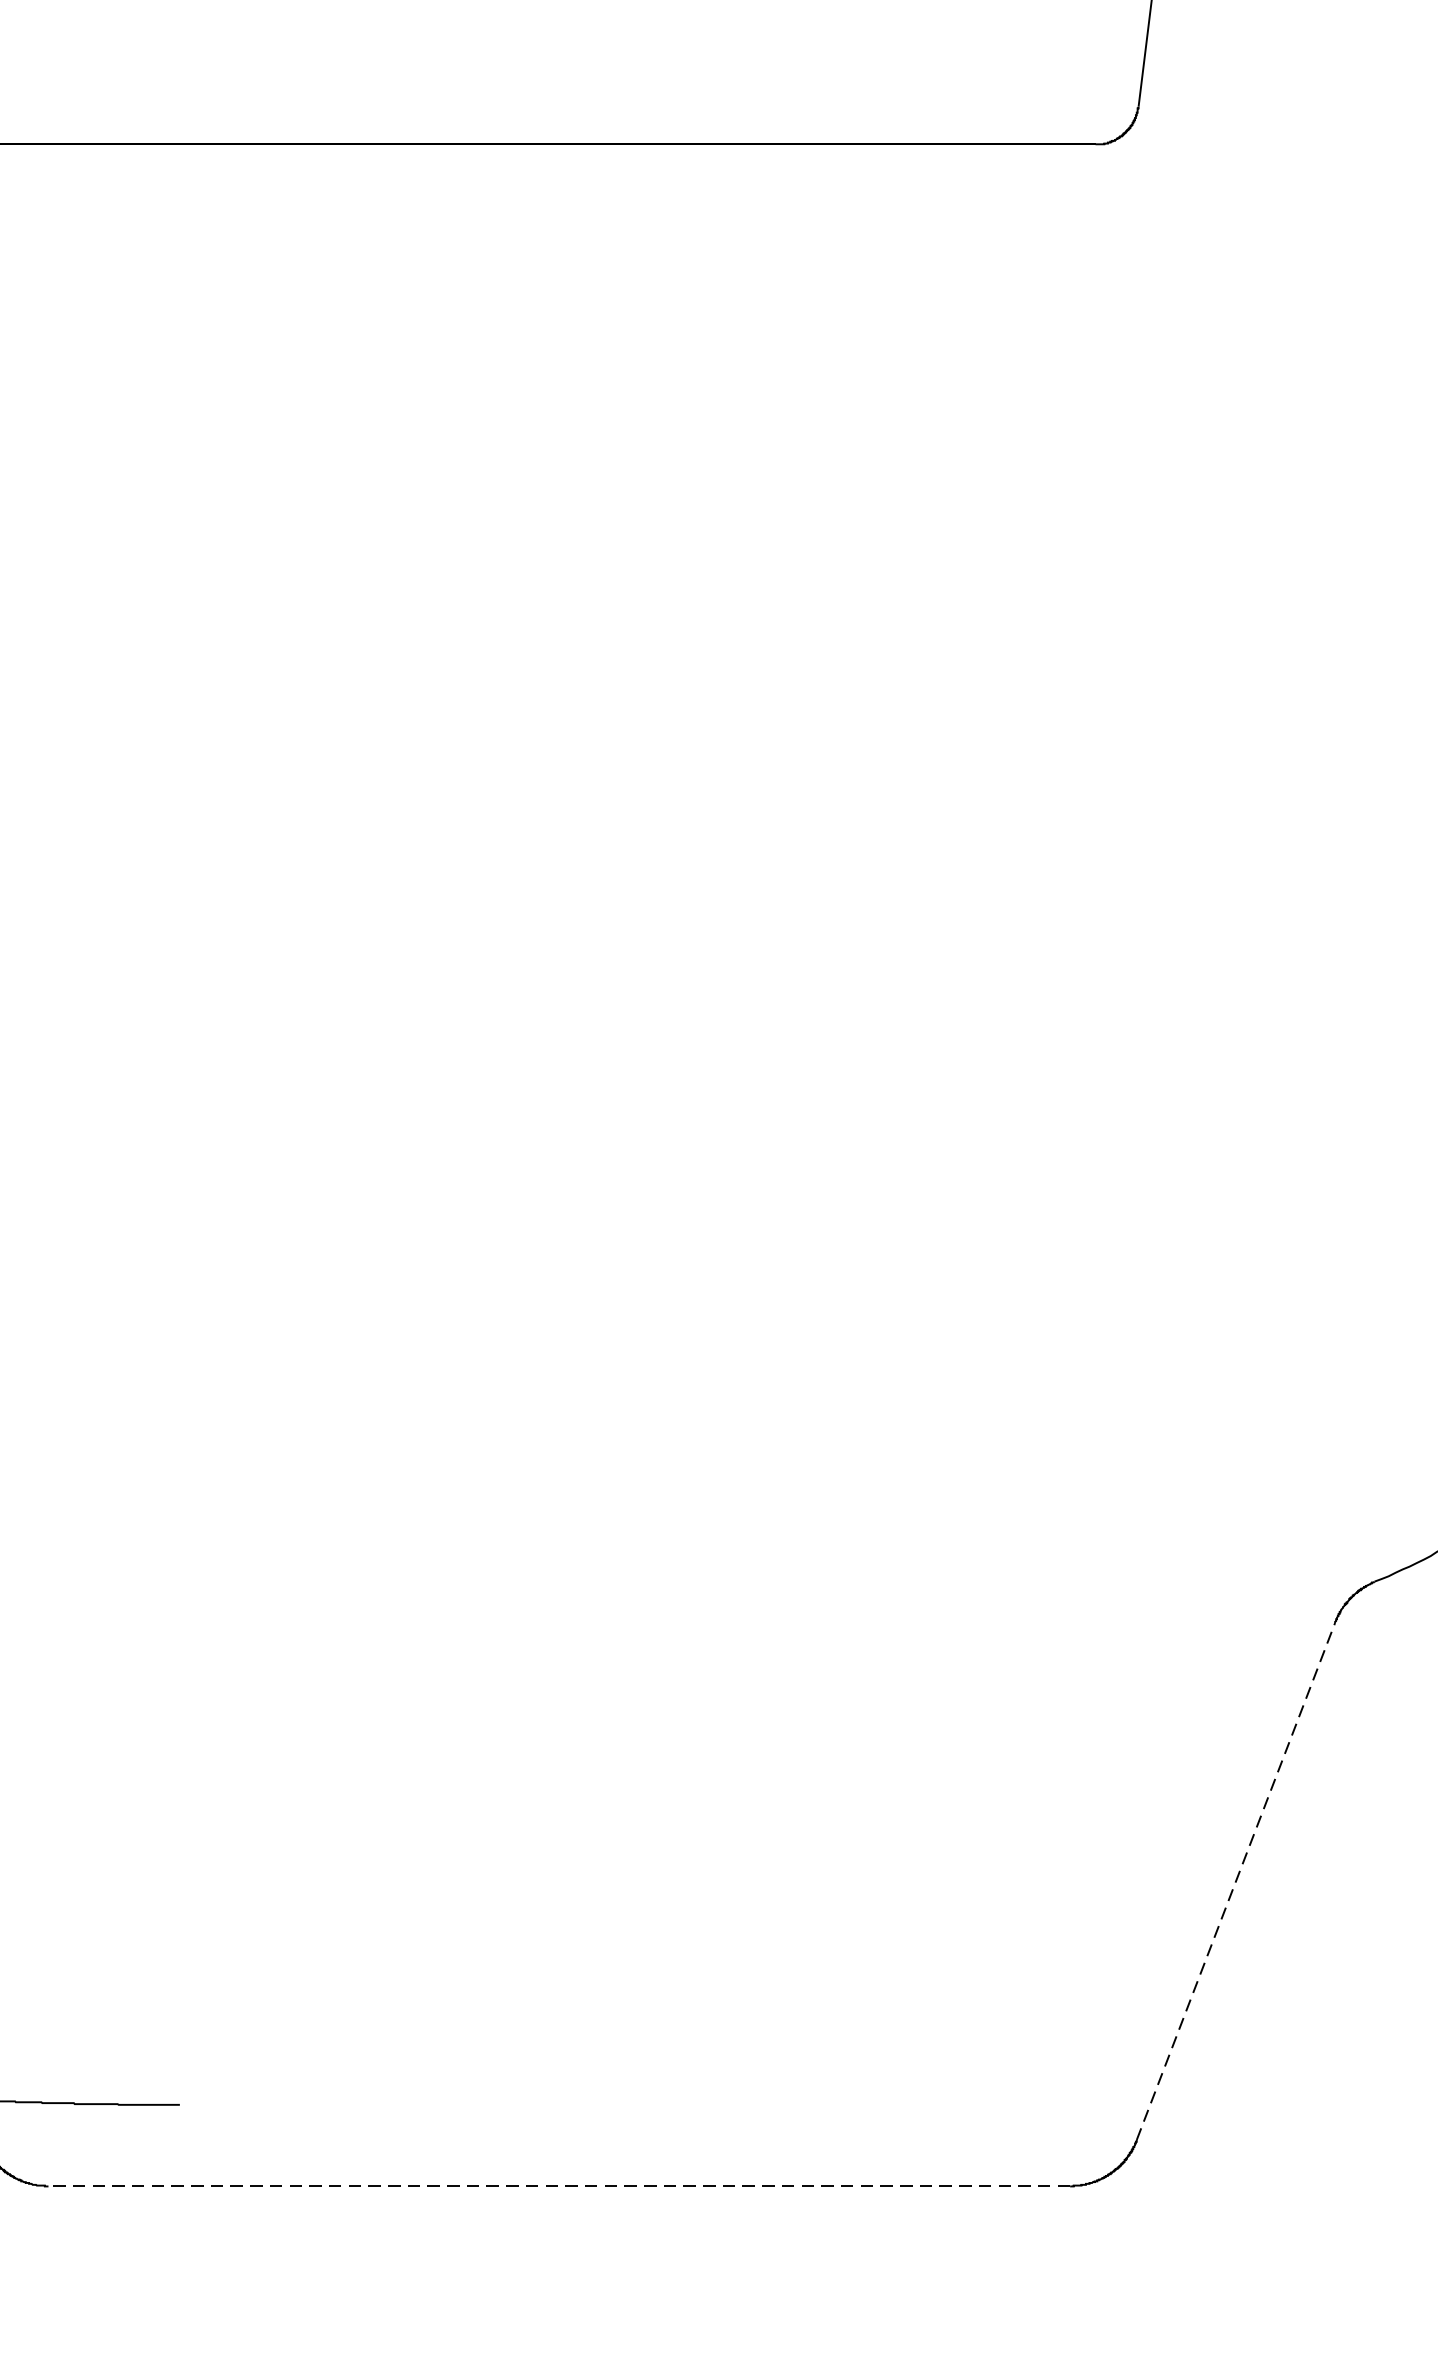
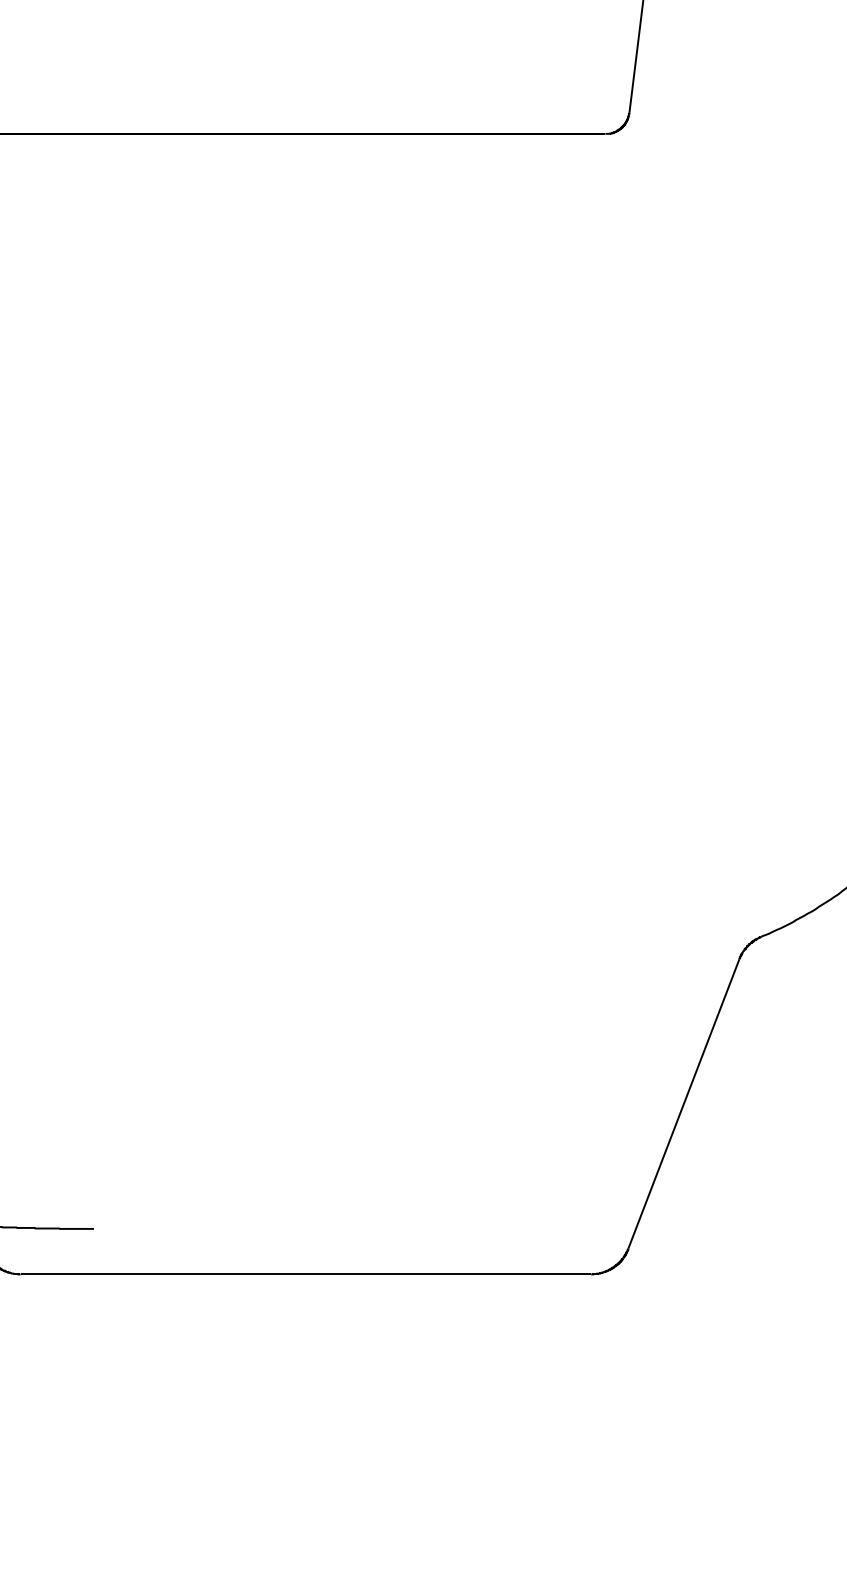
line: (1235, 1882) -> (683, 1104), dashed -> solid
line: (558, 2186) -> (305, 1274), dashed -> solid

